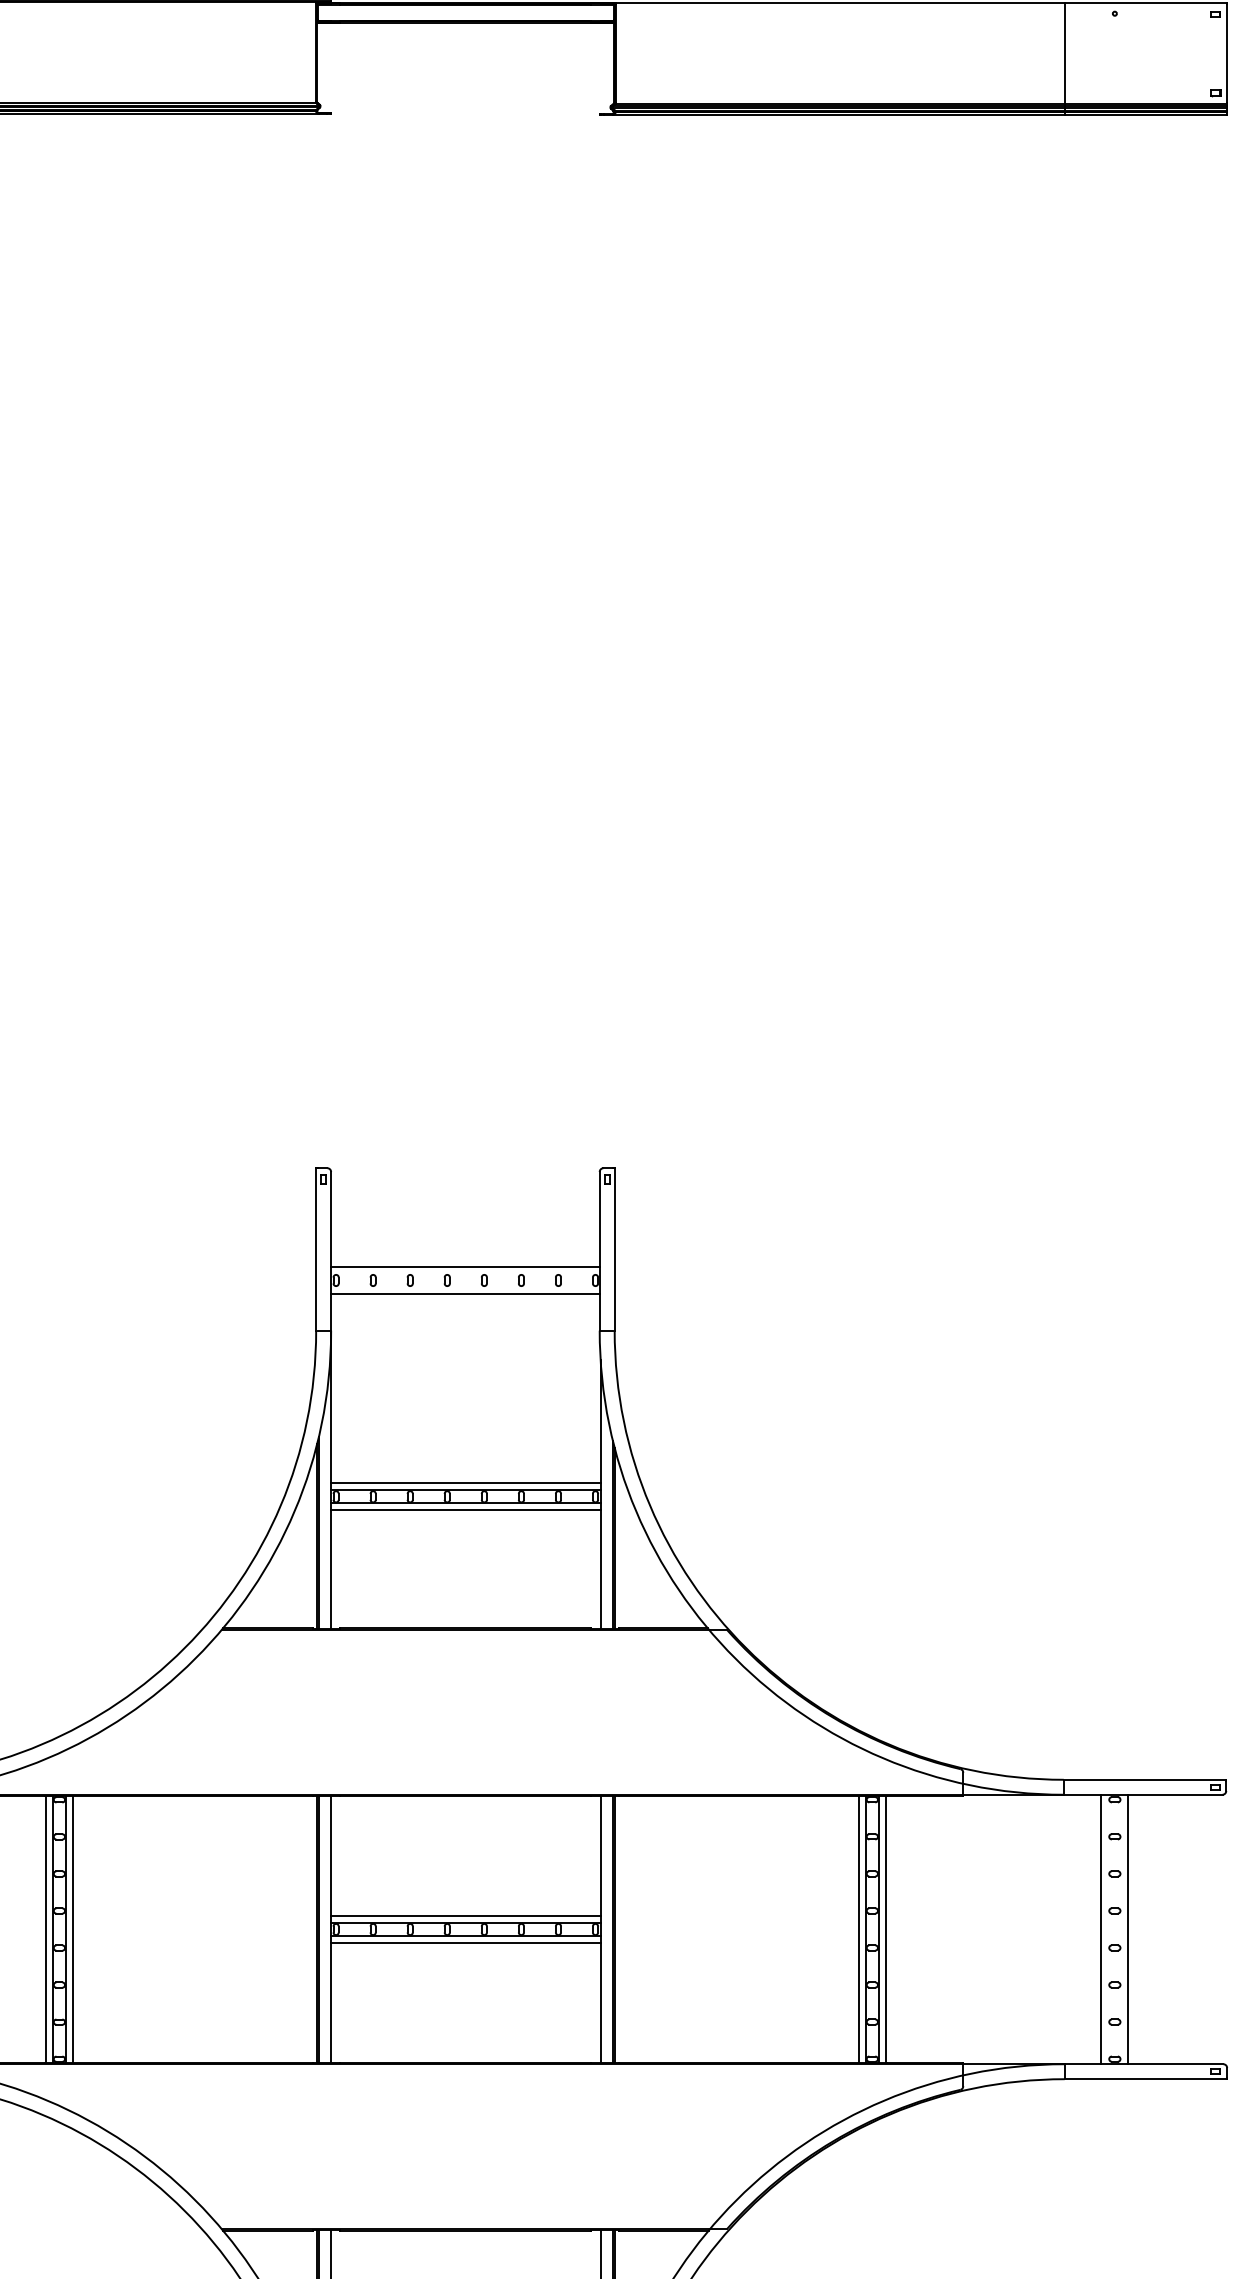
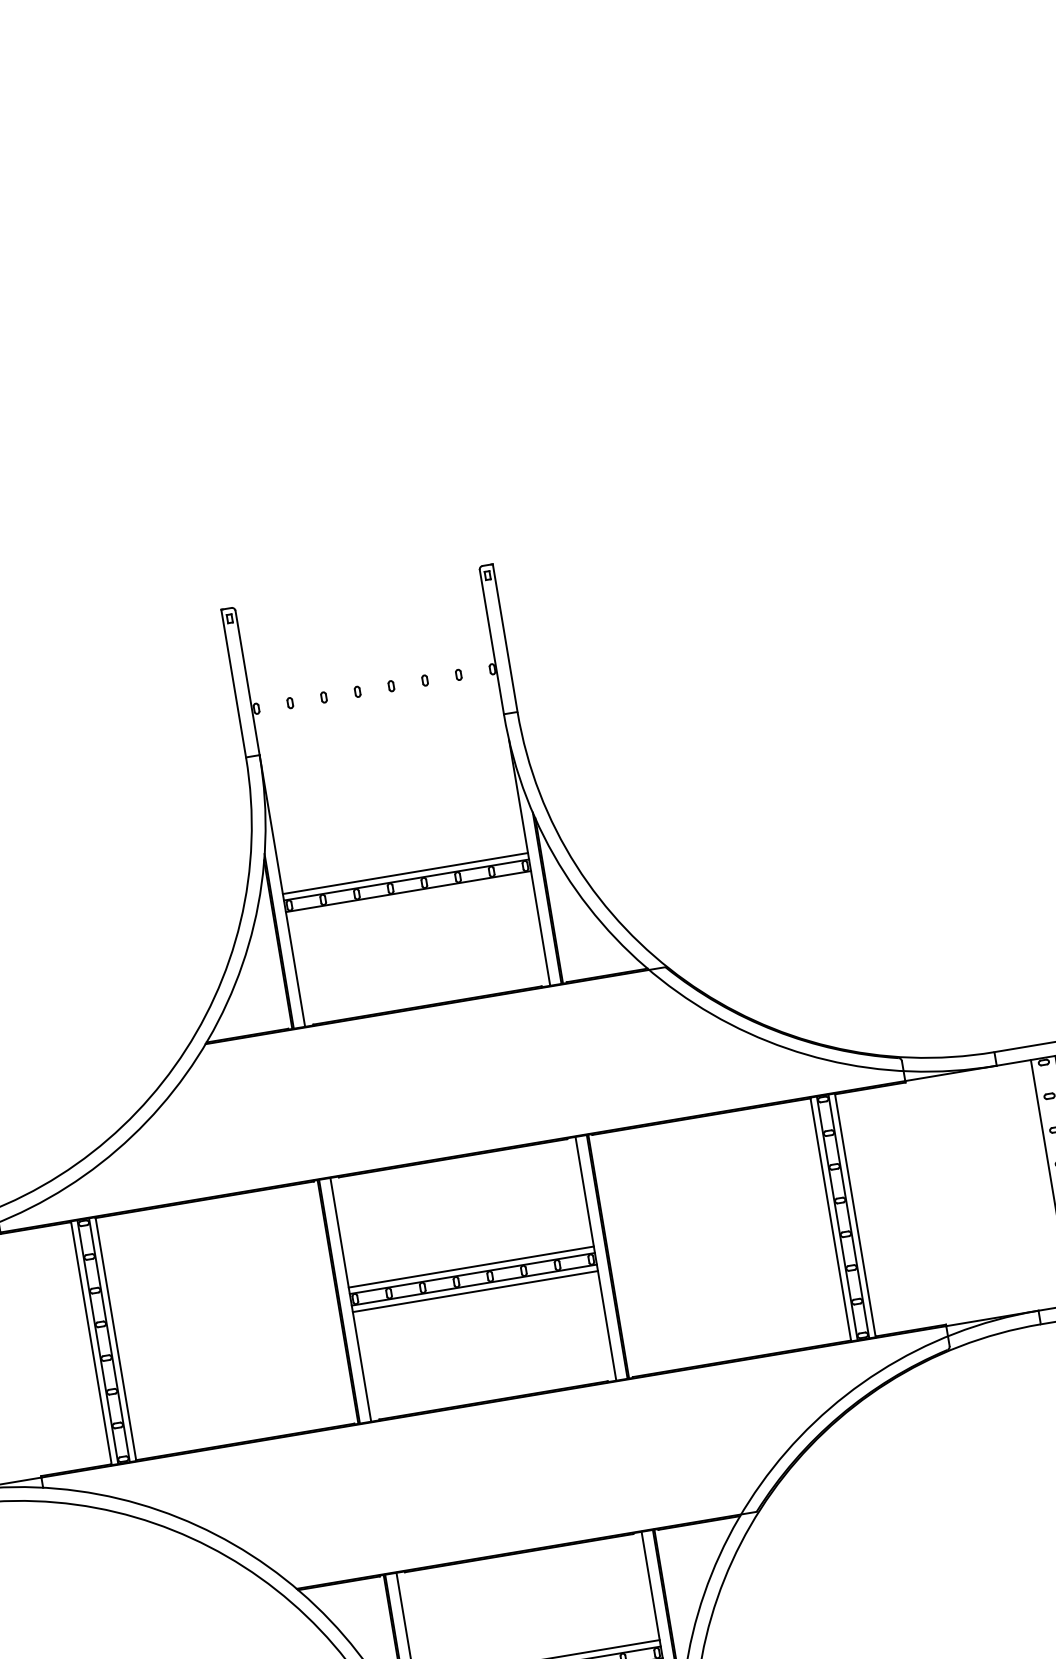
line: (465, 1267) -> (372, 677), removed
line: (465, 1293) -> (376, 700), removed
line: (465, 1510) -> (409, 898), removed

